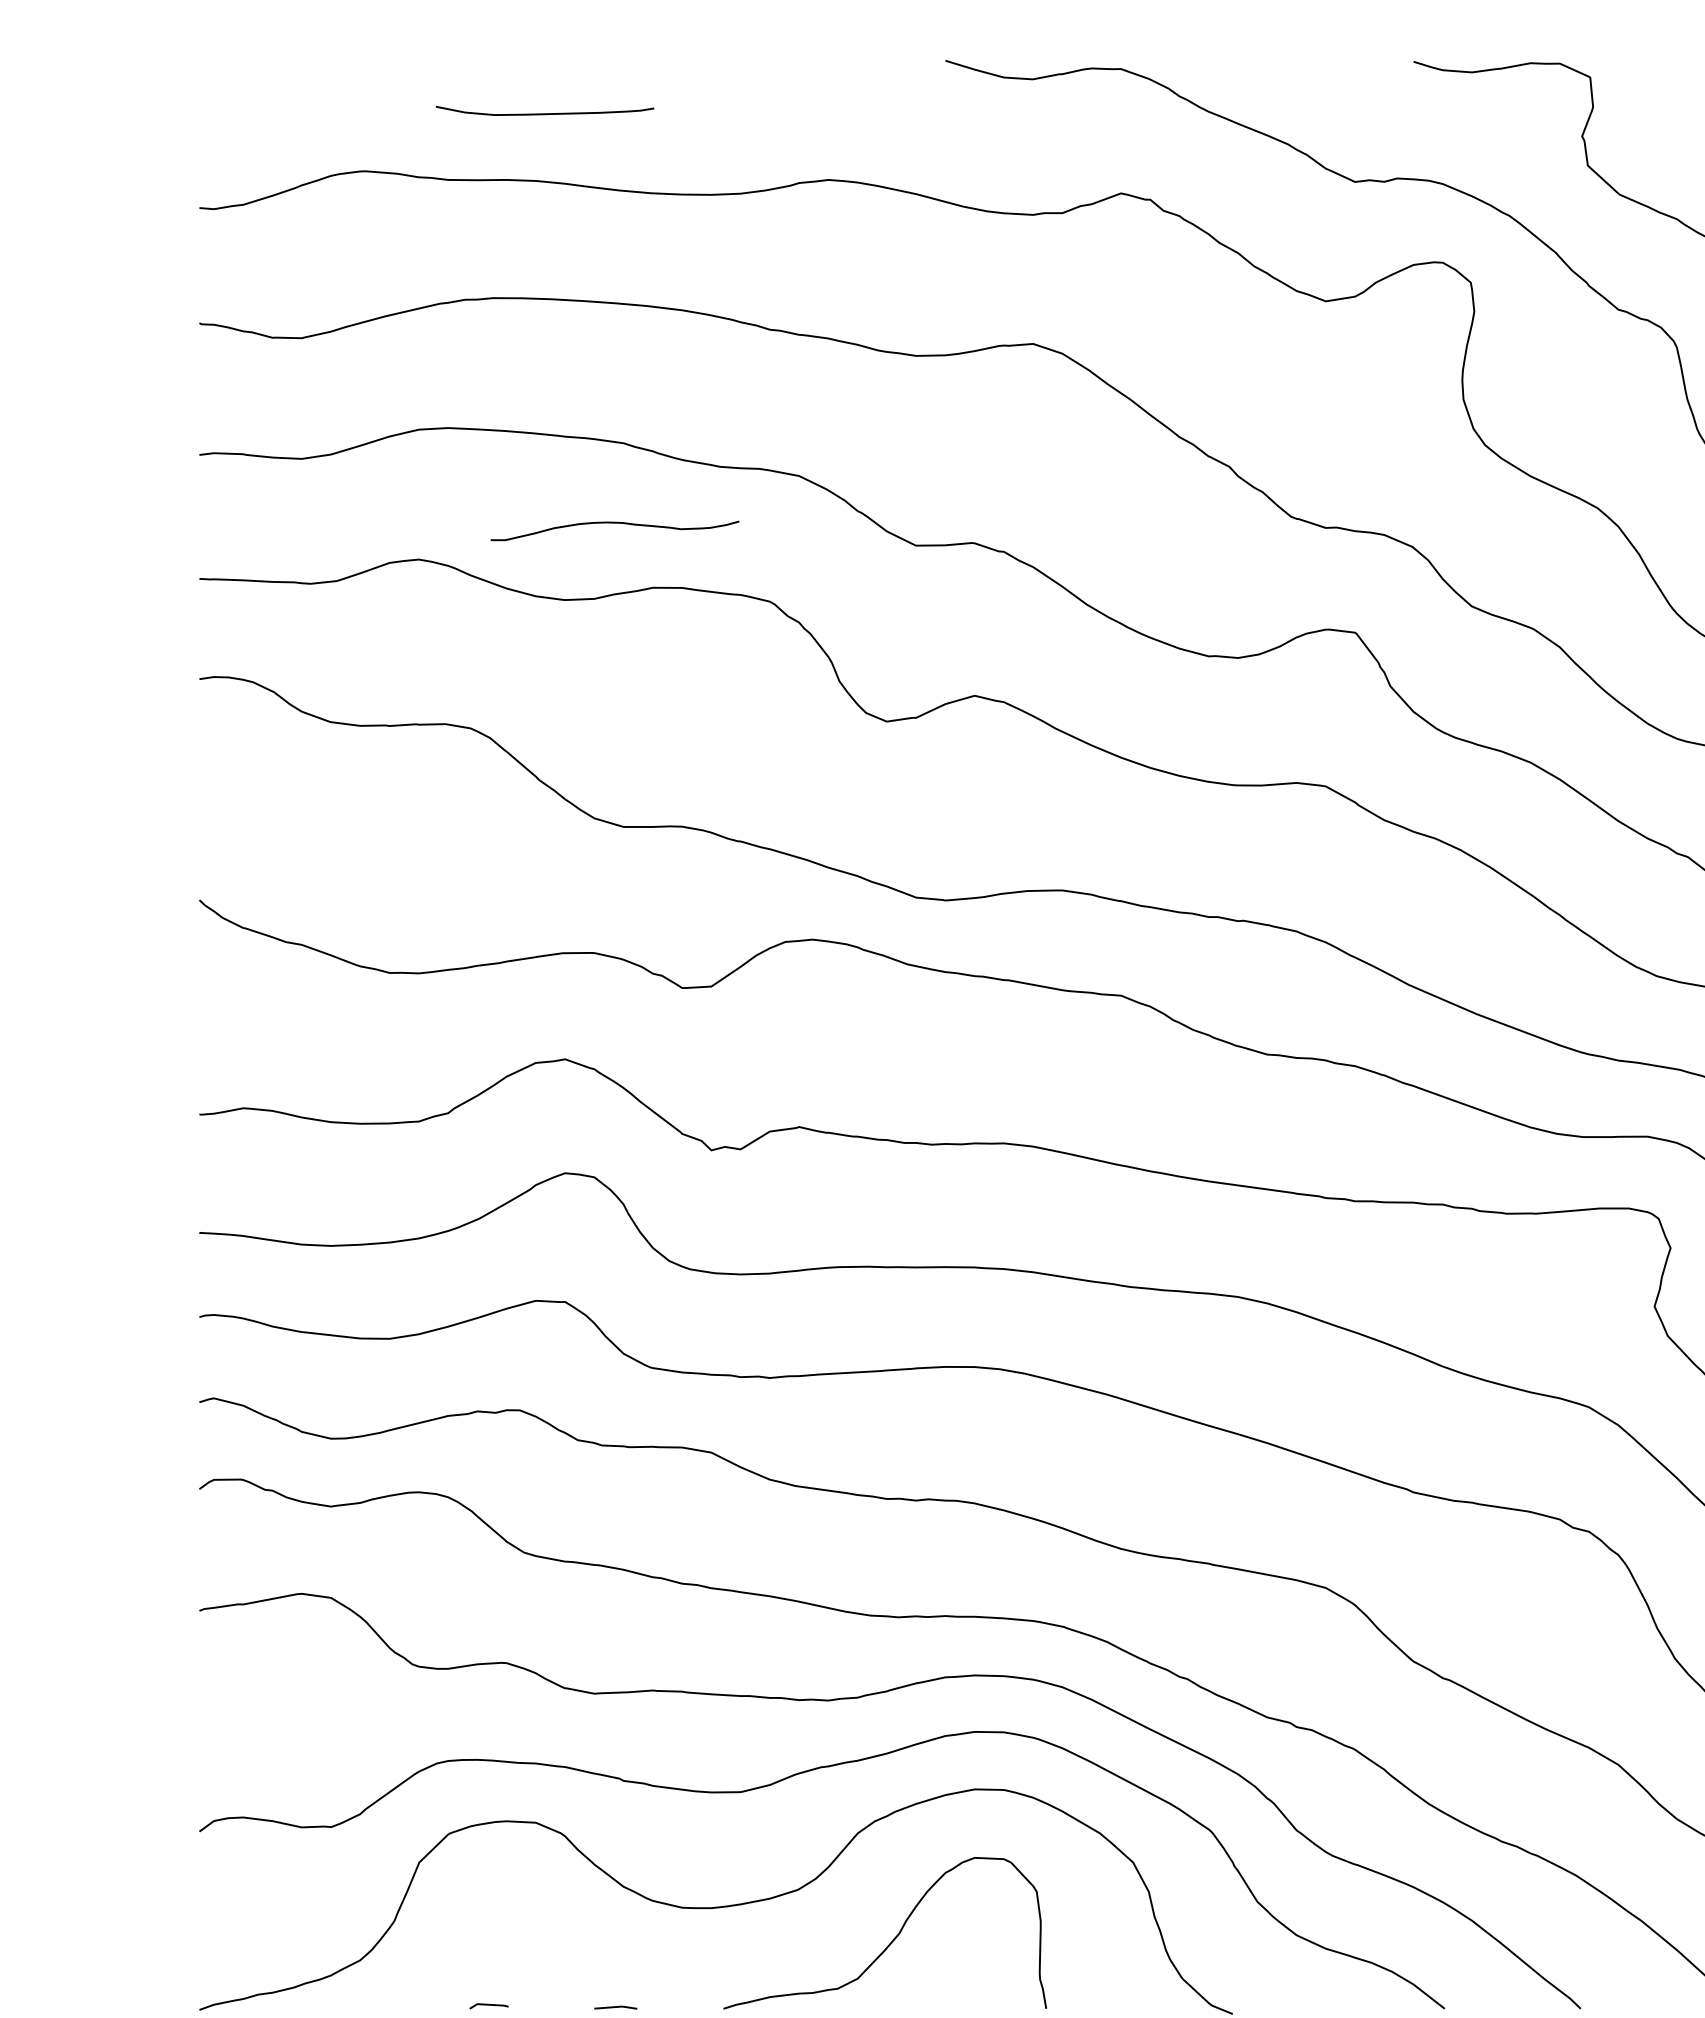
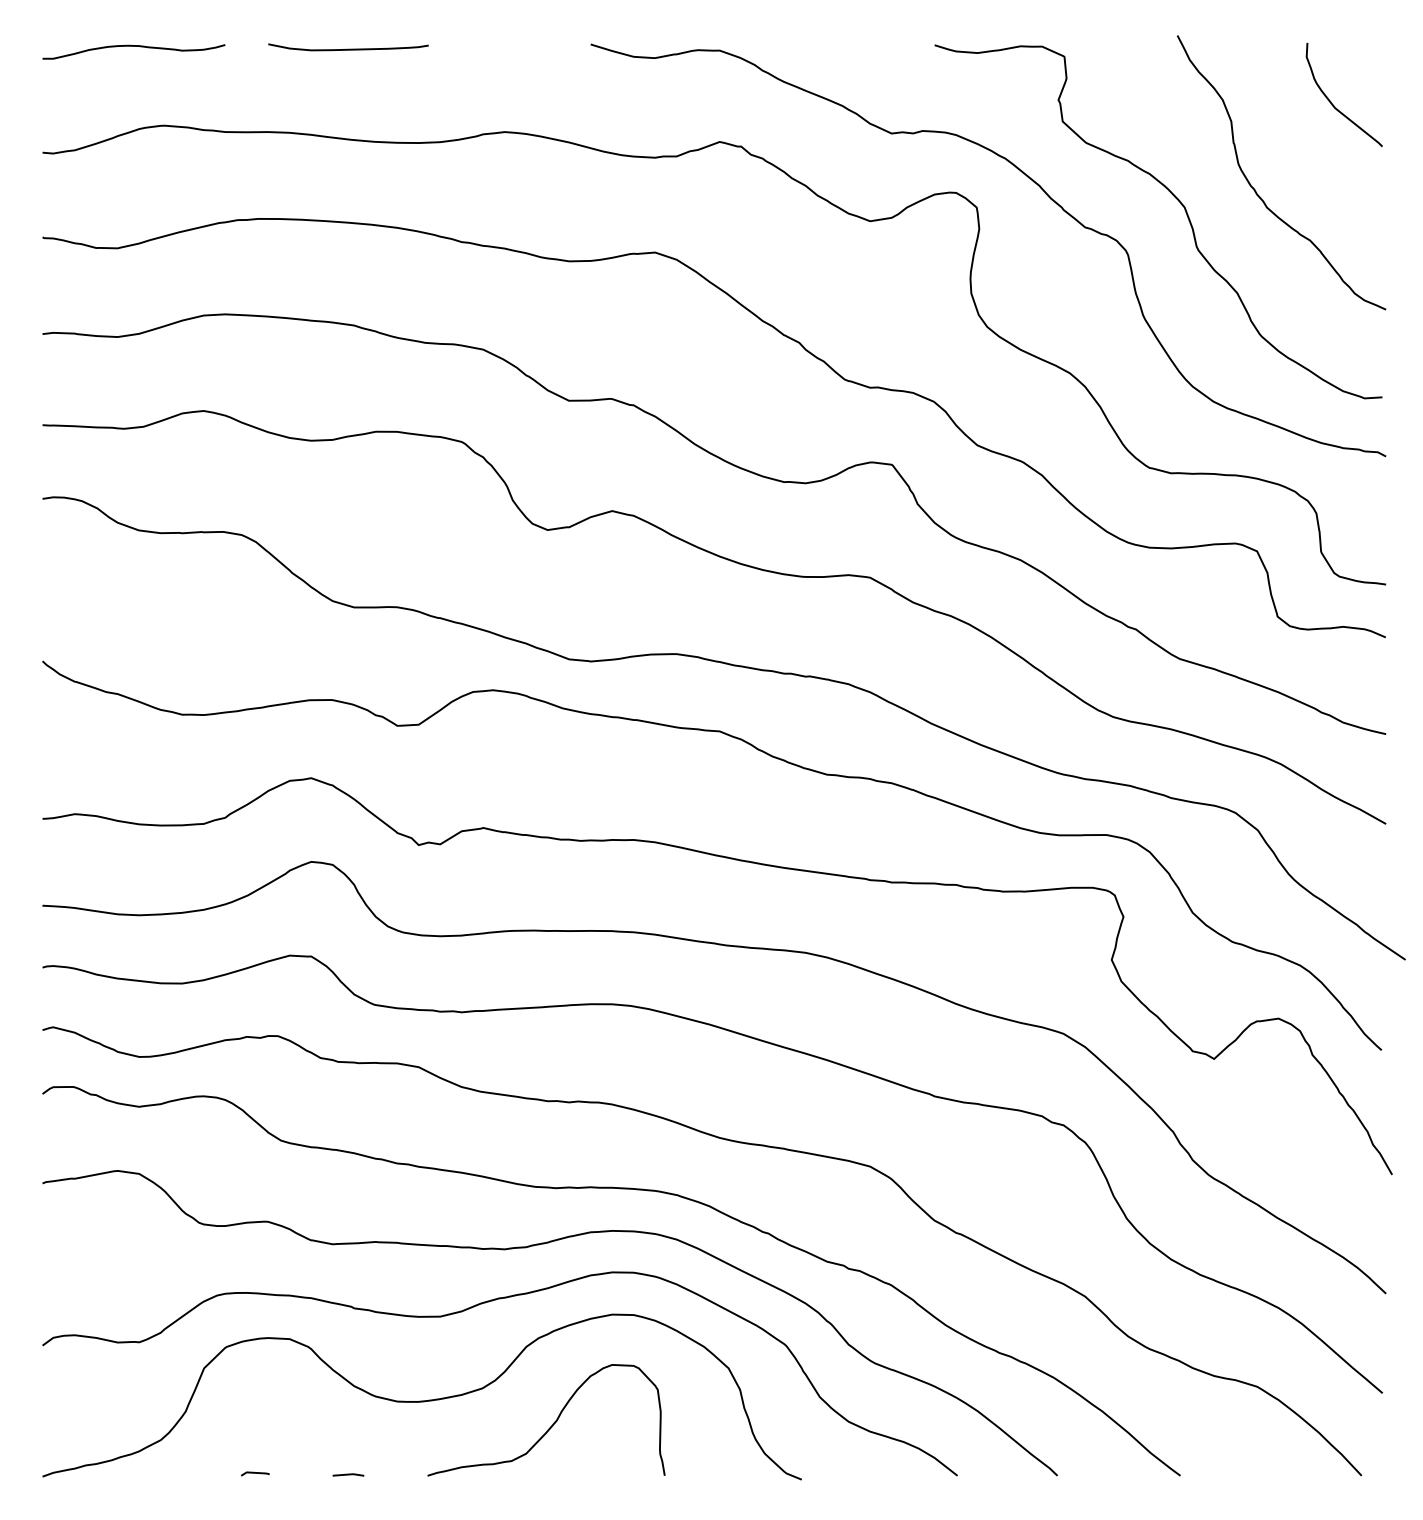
curve: (545, 112) -> (348, 48), moved
curve: (614, 523) -> (133, 46), moved

